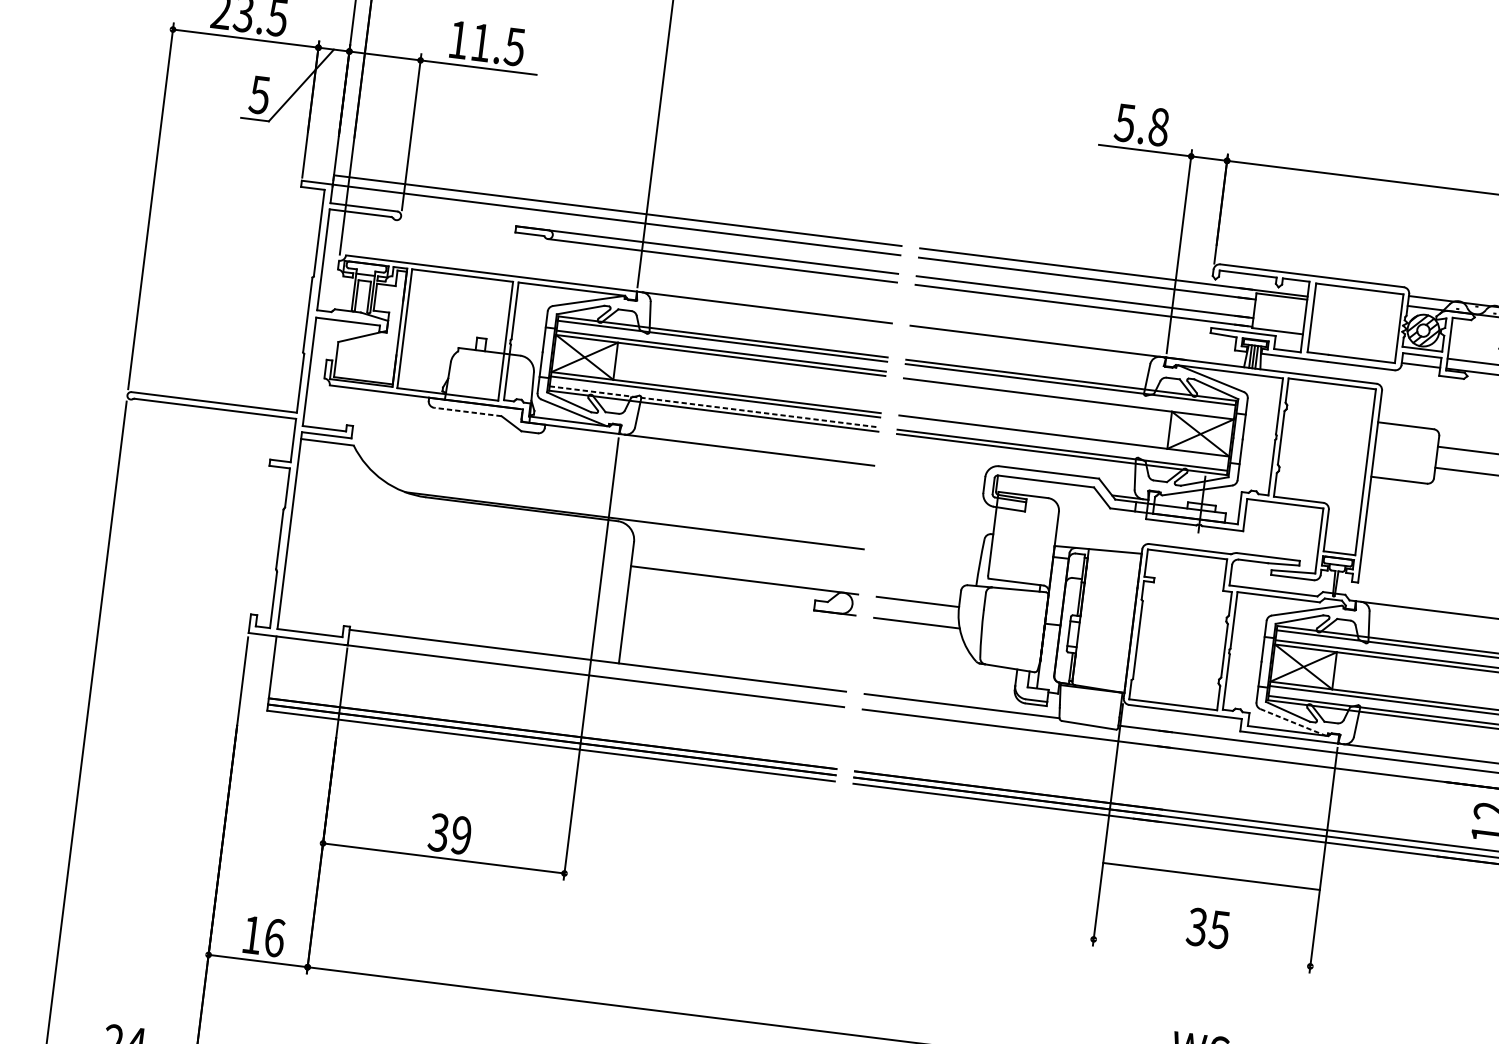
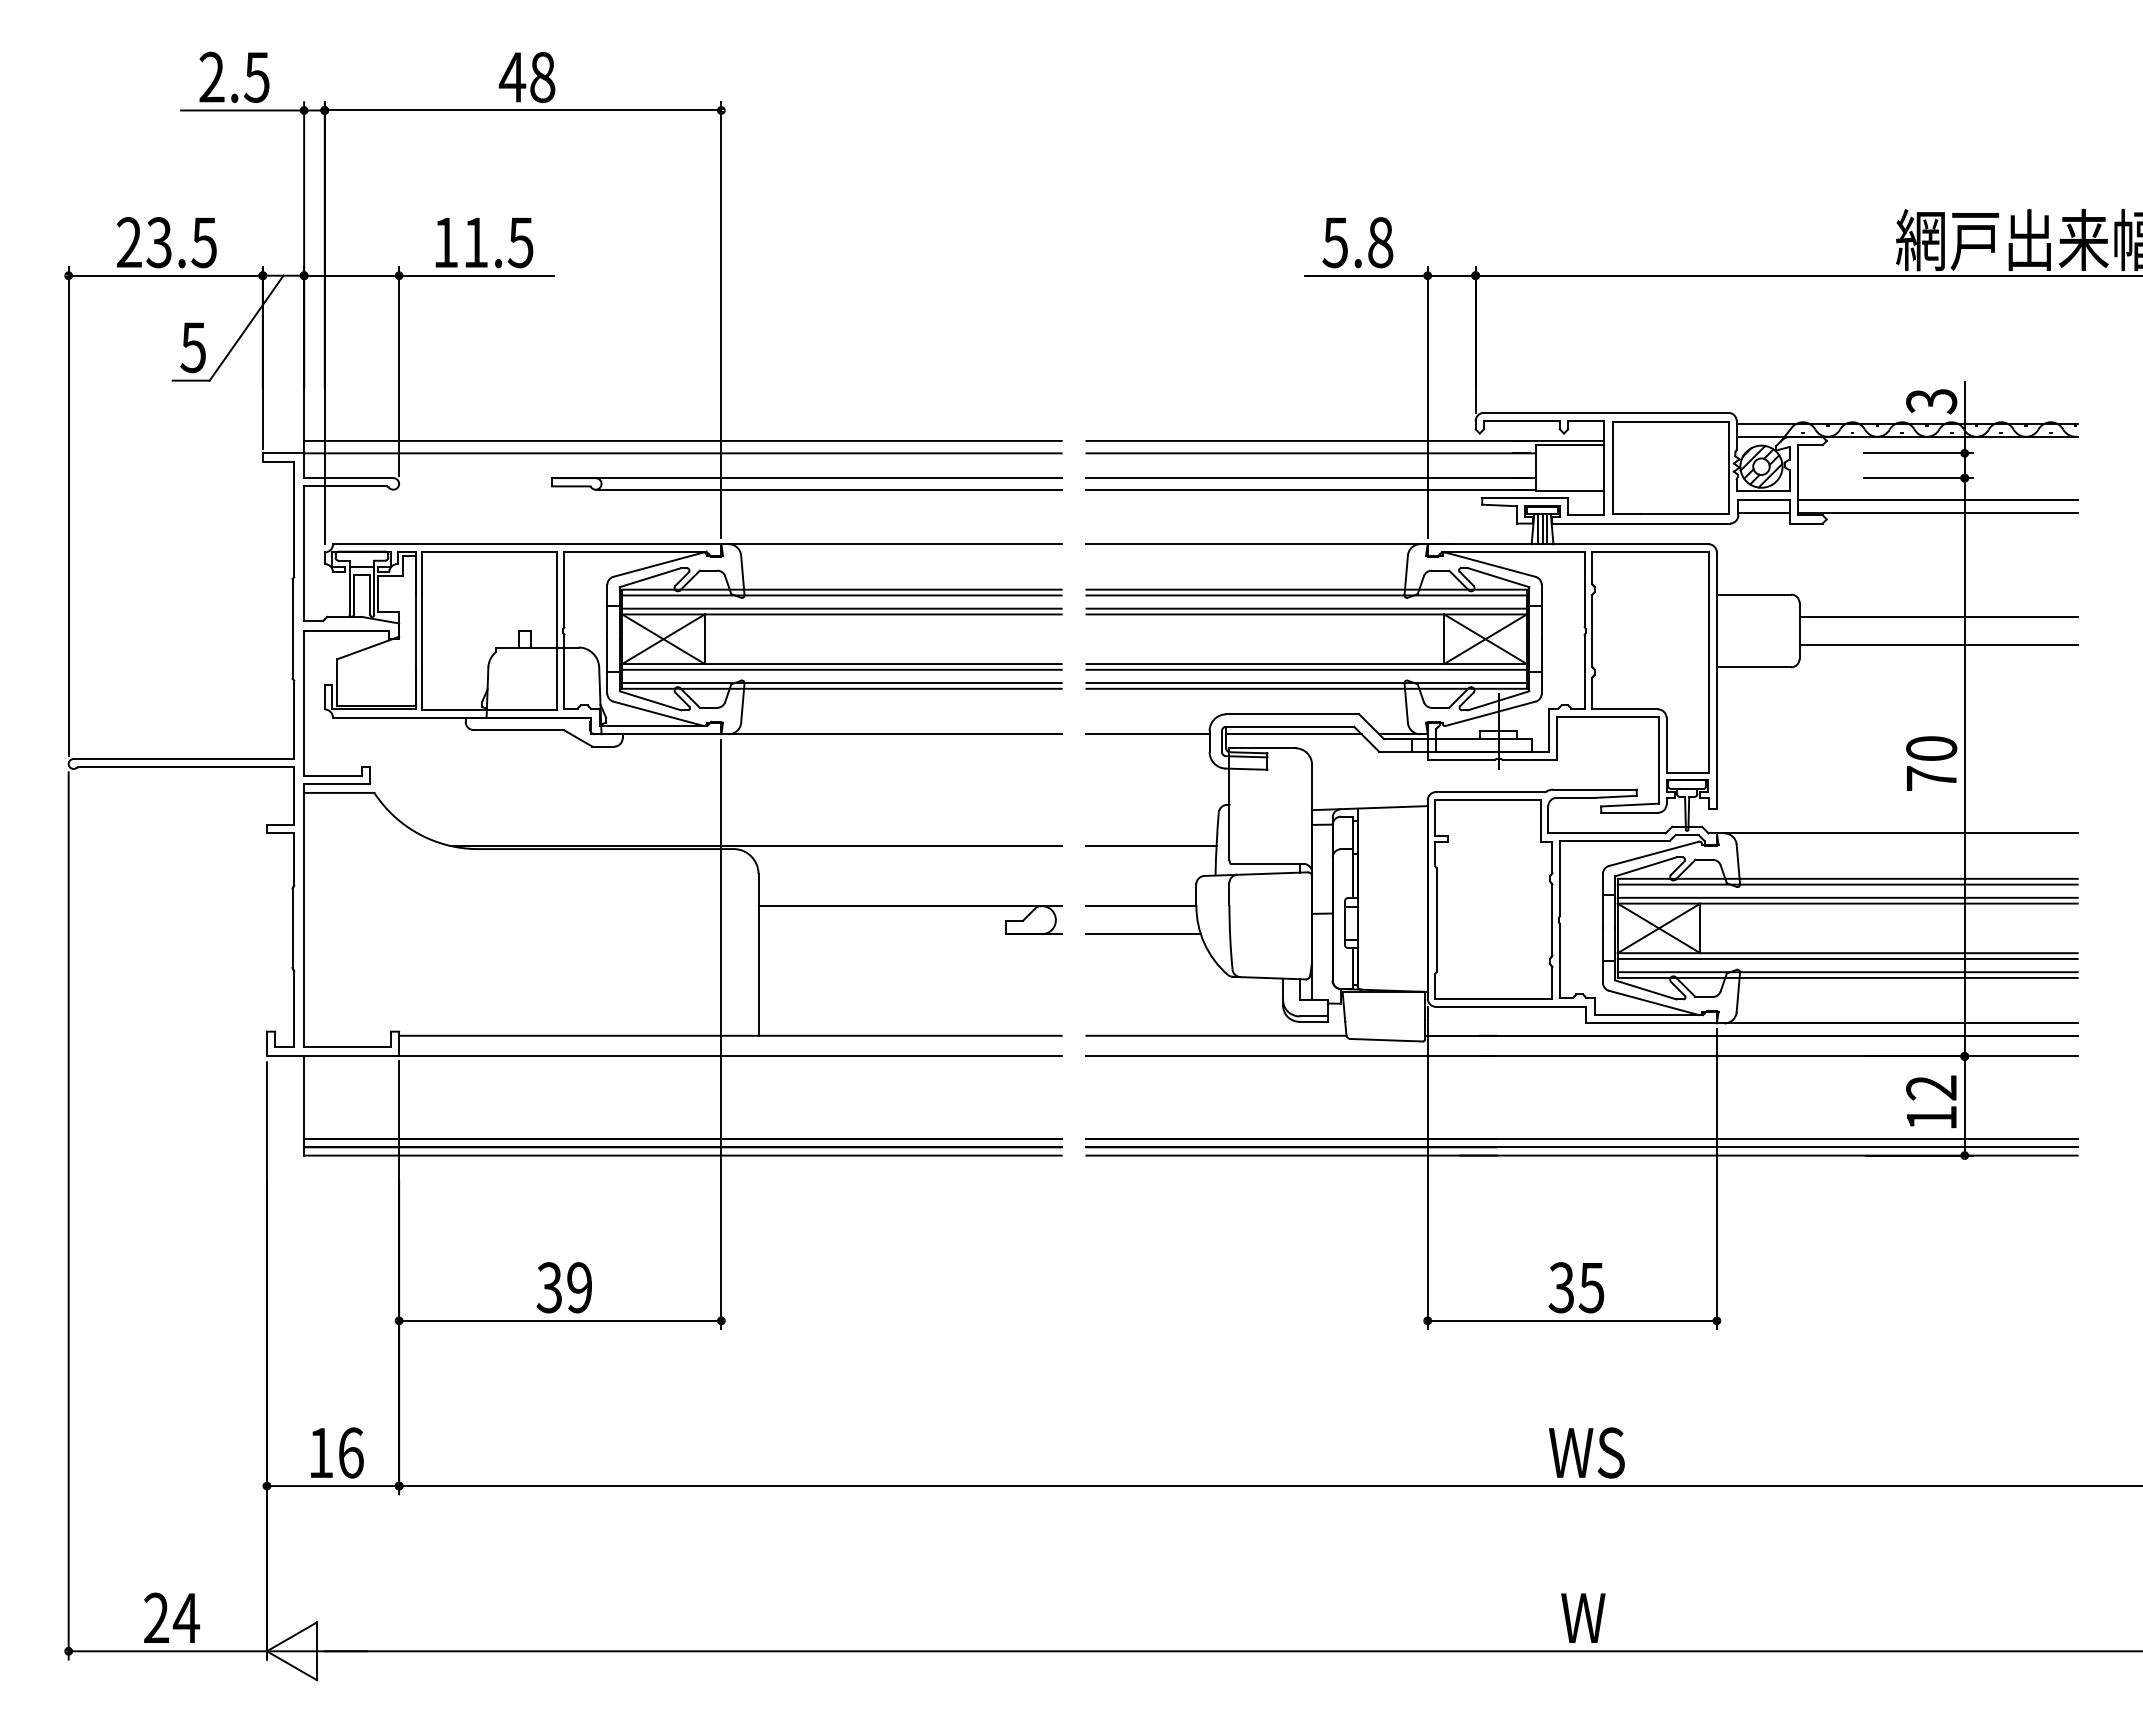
line: (1069, 394) -> (1306, 608), added
line: (713, 407) -> (841, 683), dashed -> solid
line: (467, 412) -> (518, 730), dashed -> solid
line: (1063, 440) -> (1306, 669), added
line: (938, 473) -> (1147, 734), added
line: (1047, 487) -> (1293, 734), added
line: (931, 557) -> (1151, 845), added
line: (1292, 721) -> (1653, 1002), dashed -> solid
line: (1210, 876) -> (1571, 1320), moved

